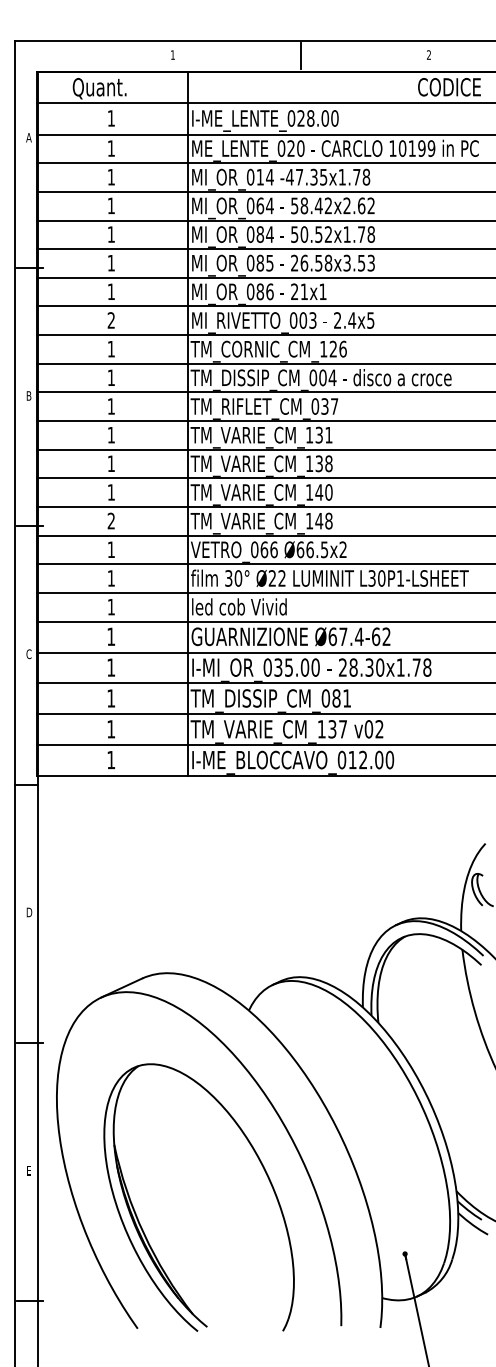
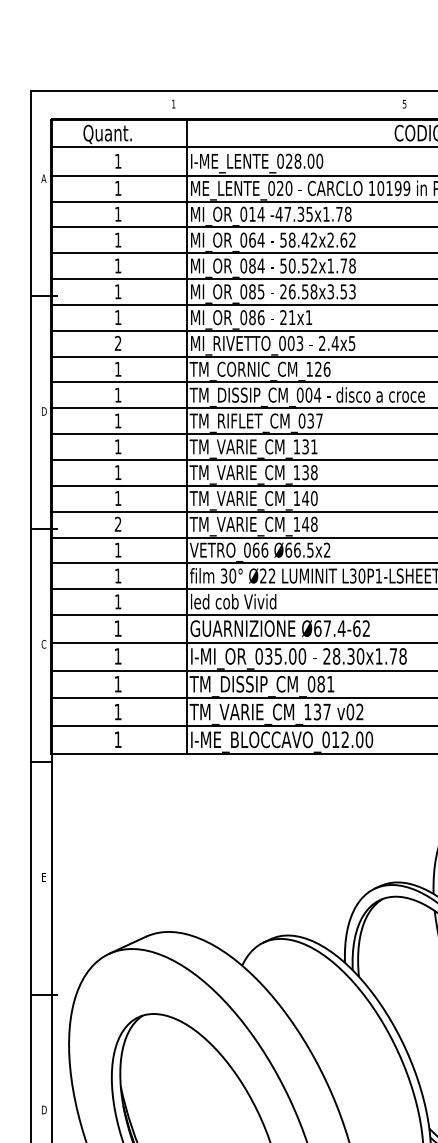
text: (428, 54) -> (404, 103), 2 -> 5
line: (301, 56) -> (289, 105), removed
text: (29, 395) -> (44, 411), B -> D
text: (29, 912) -> (44, 877), D -> E
text: (29, 1170) -> (44, 1109), E -> D

